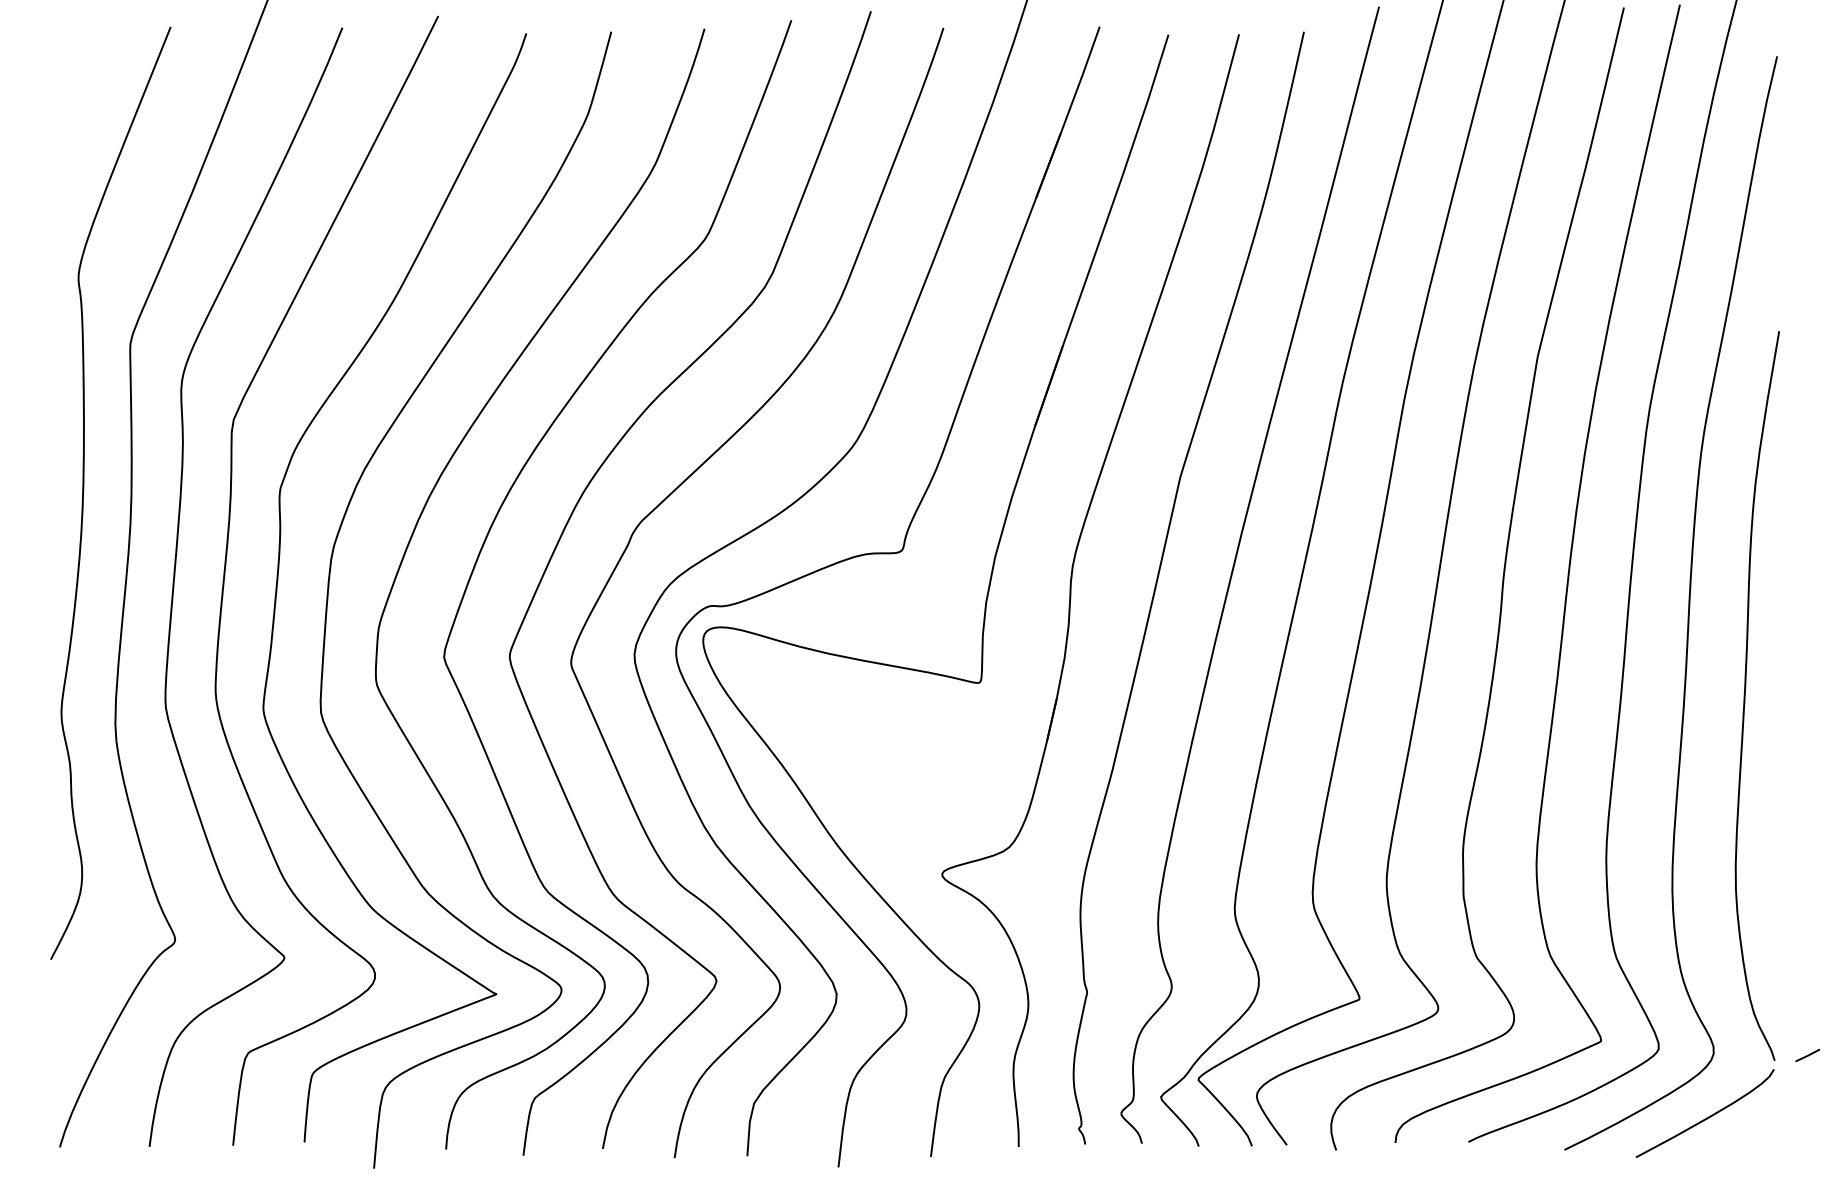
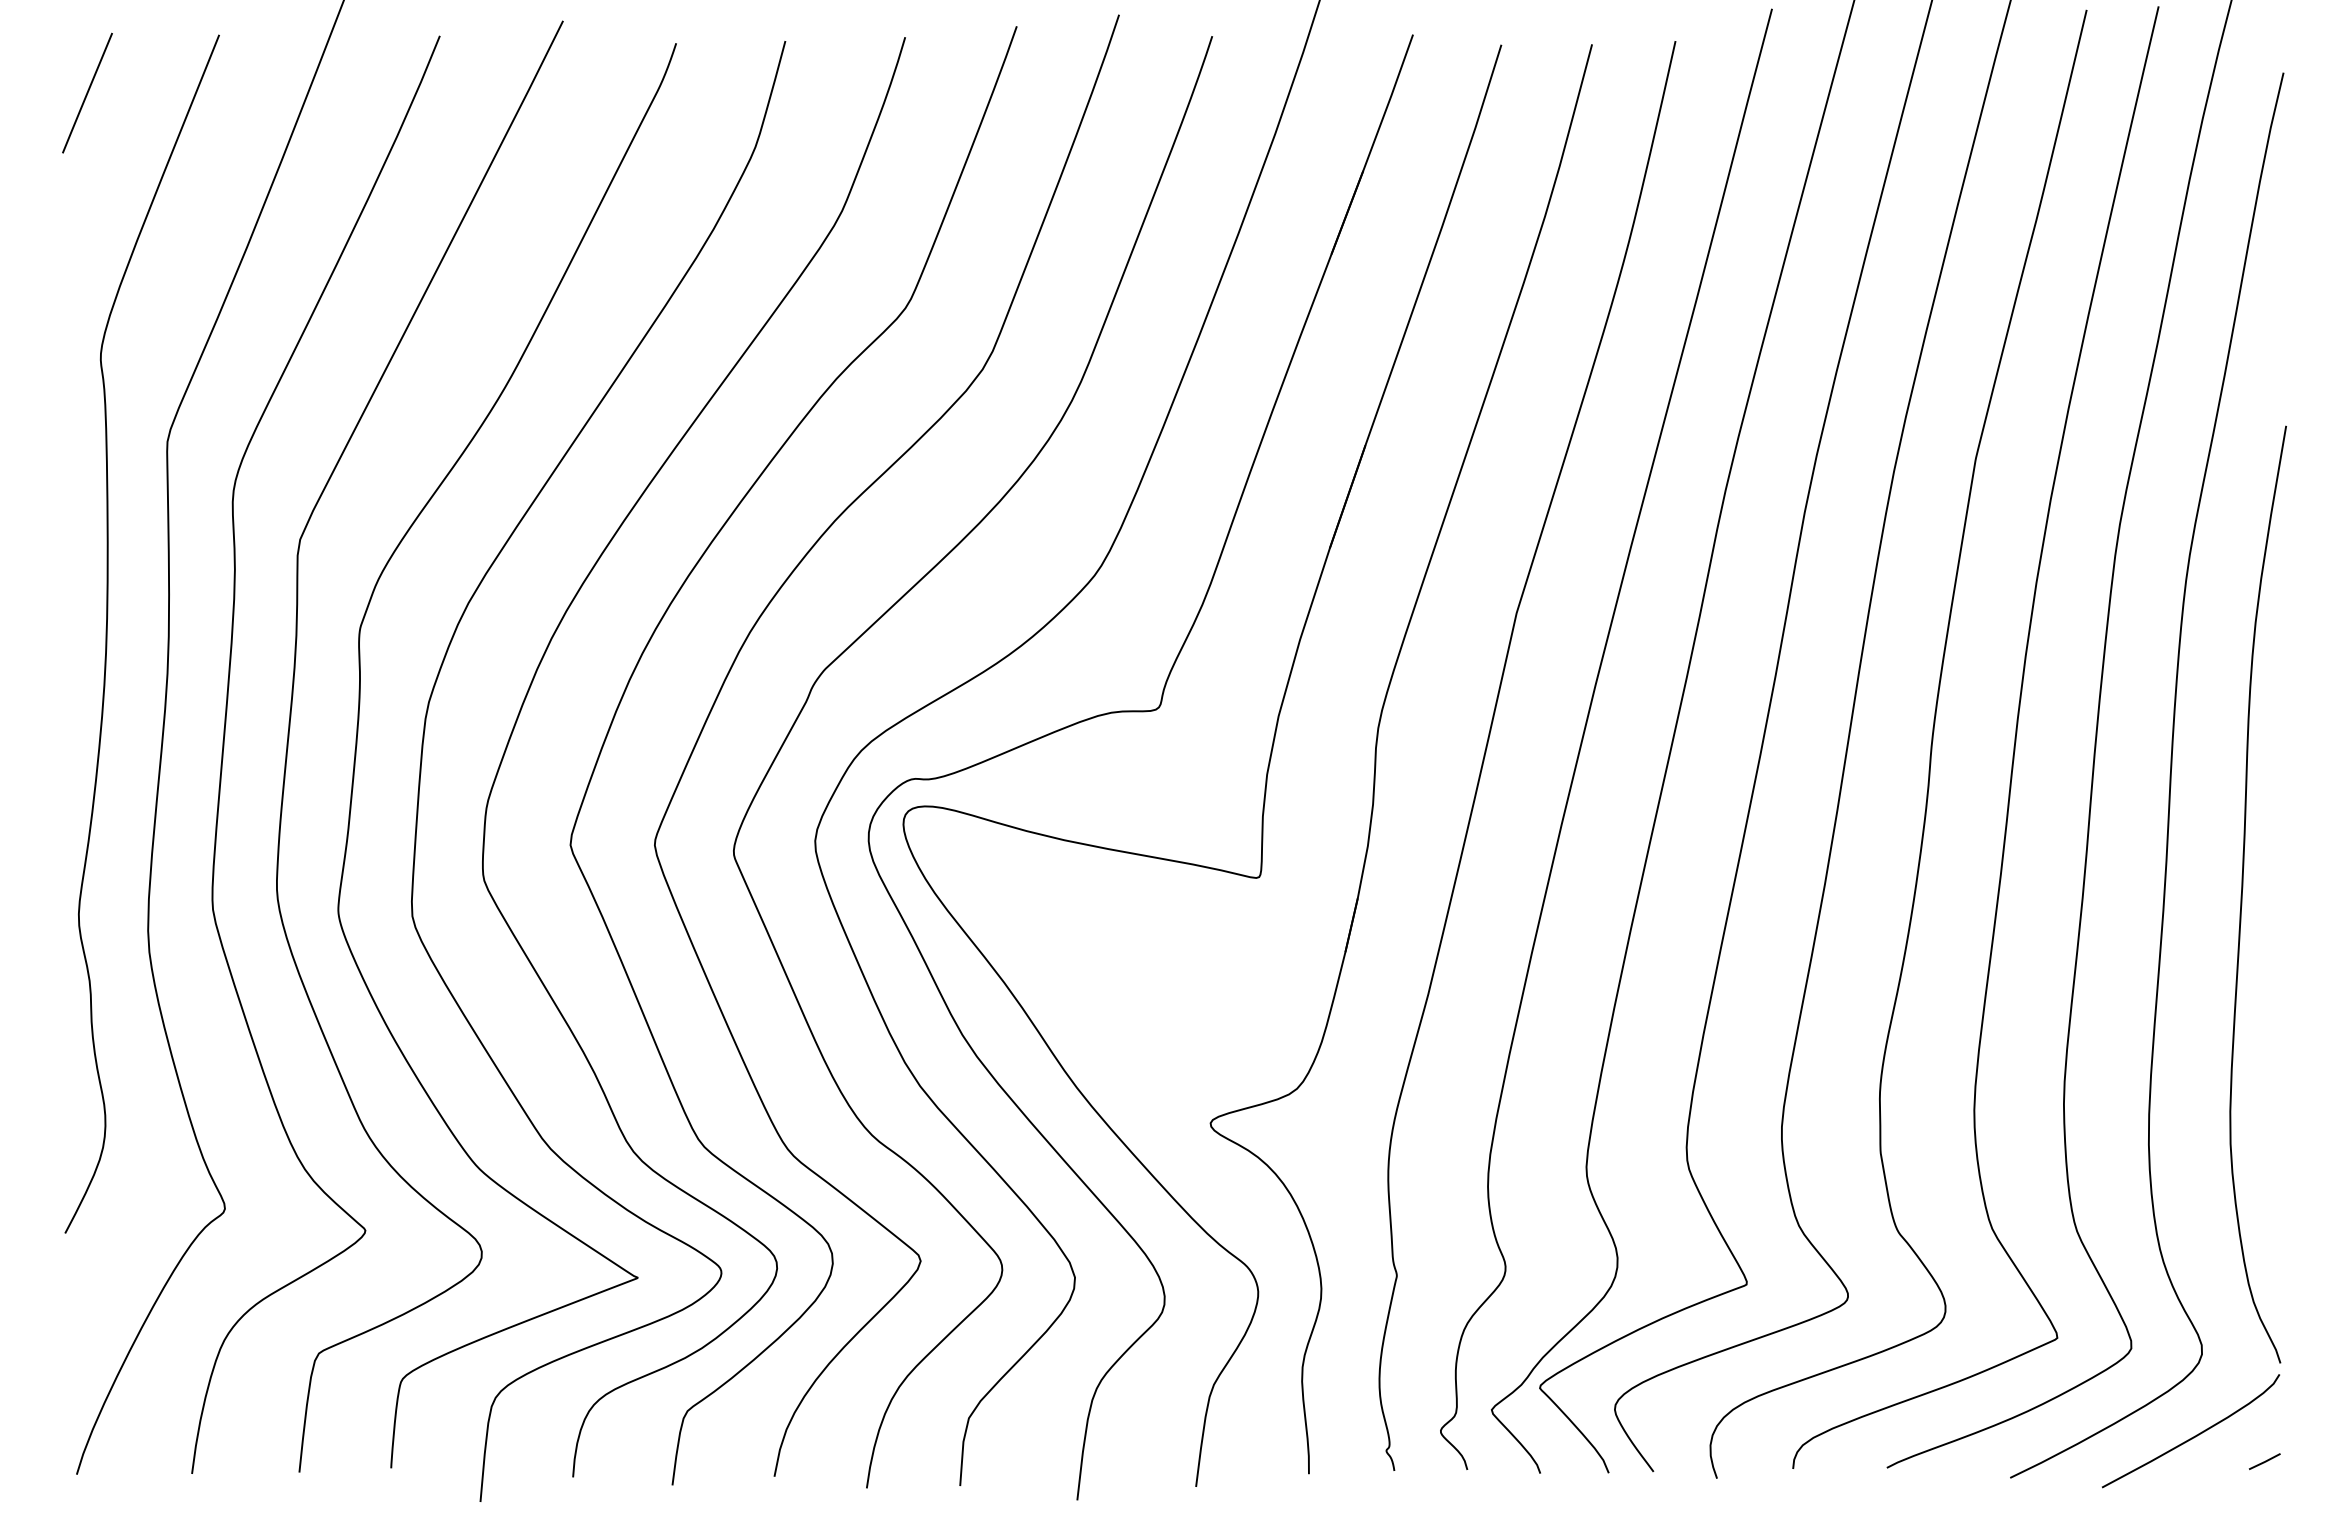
line: (68, 71) -> (87, 92), added
line: (1807, 1055) -> (2264, 1461), moved

